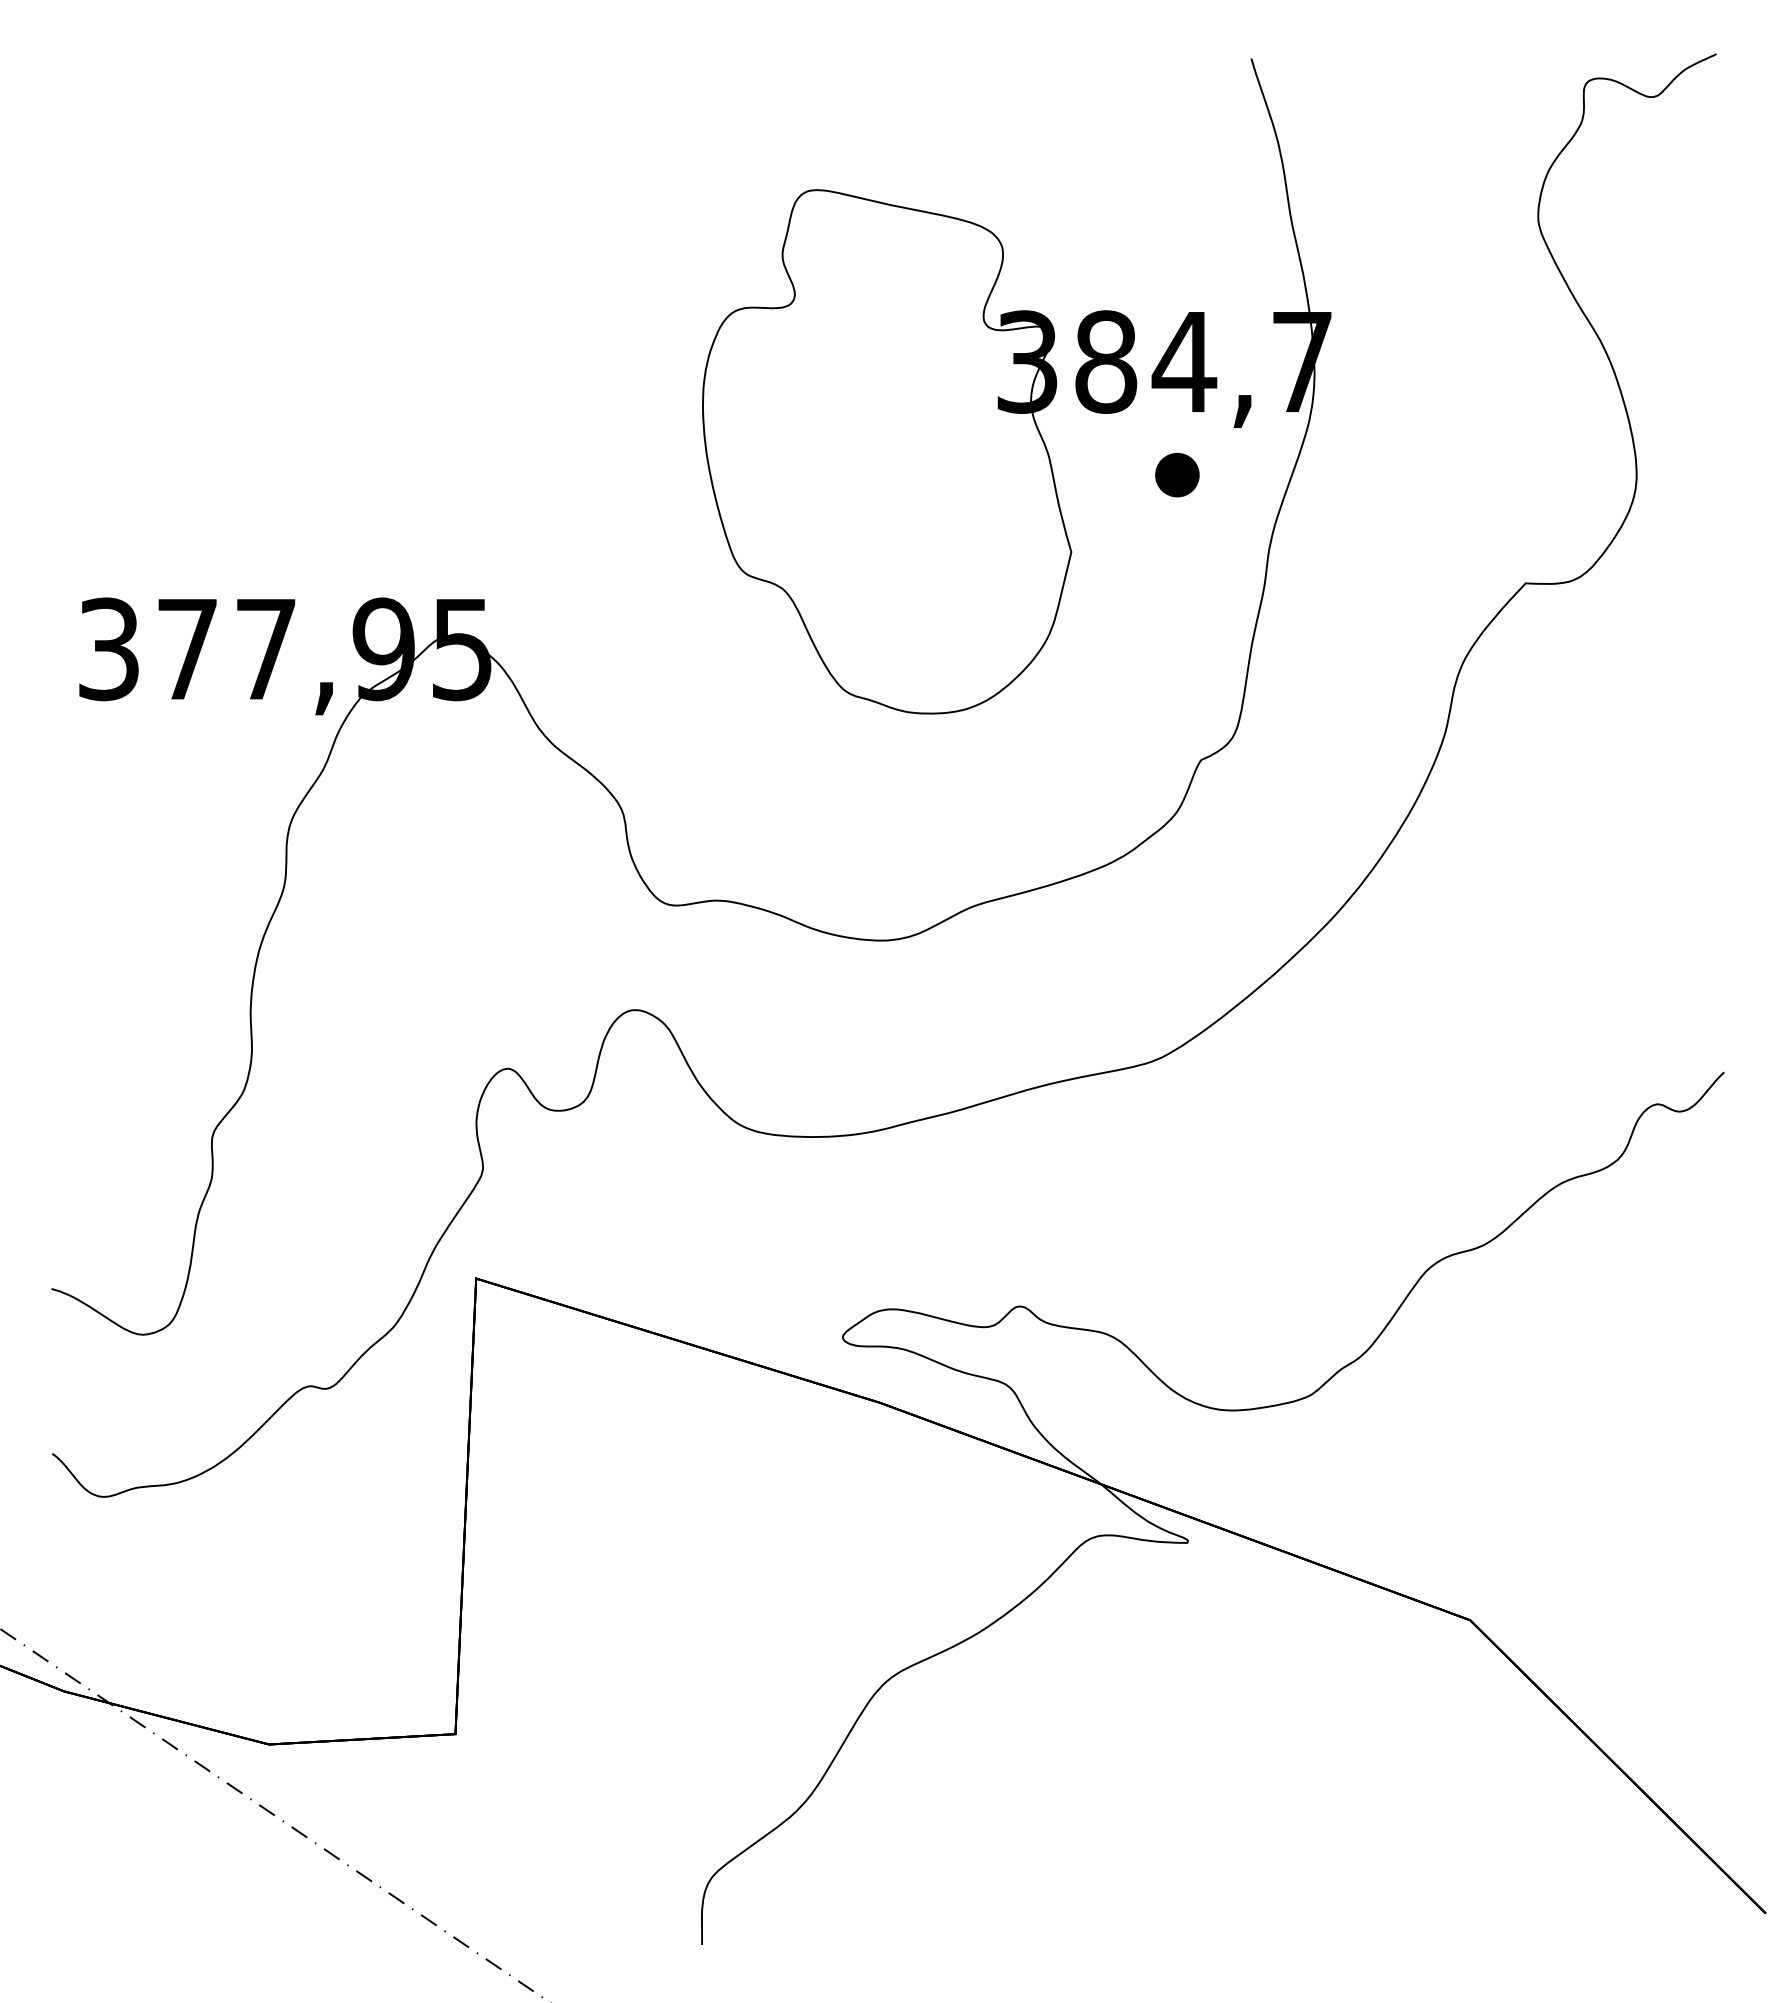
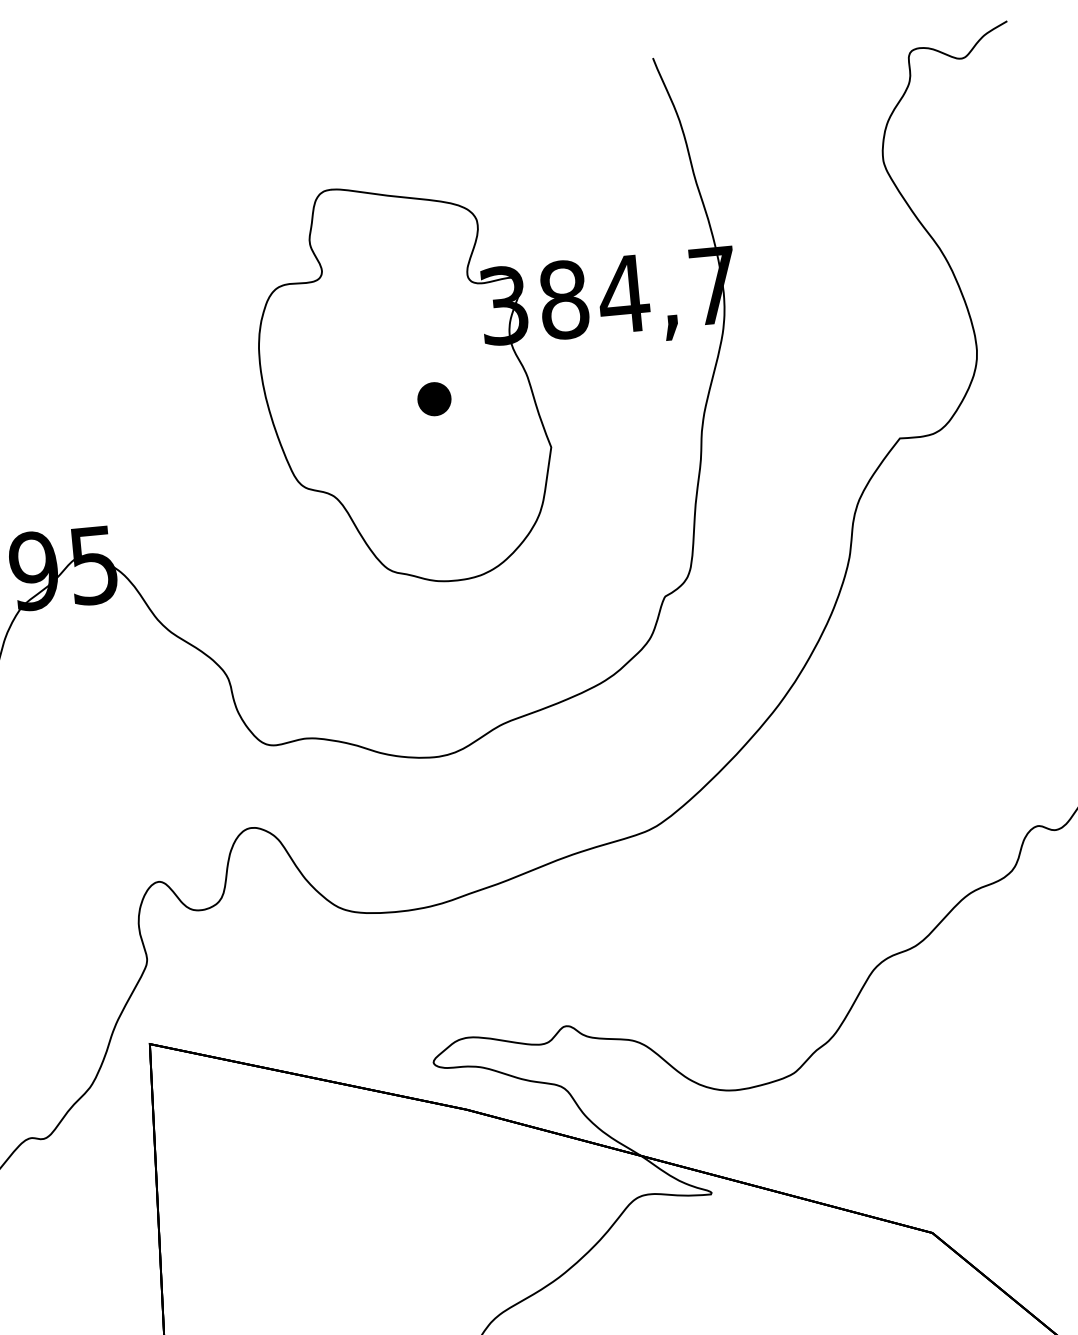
part: (1177, 475) -> (434, 399), moved

